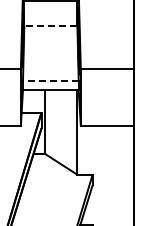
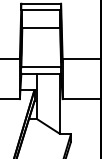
line: (50, 26) -> (41, 28), dashed -> solid
line: (50, 81) -> (41, 67), dashed -> solid

